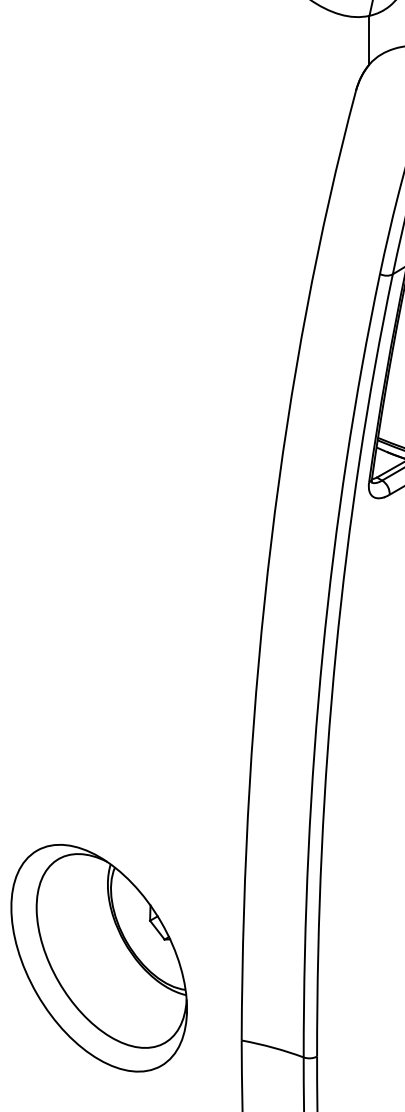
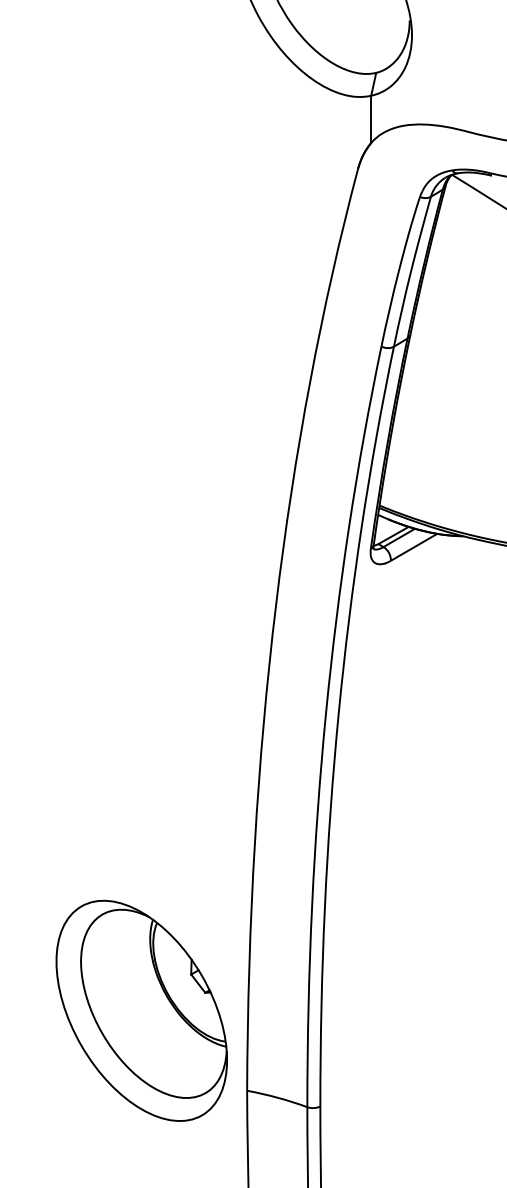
part: (98, 957) -> (141, 1010), moved

